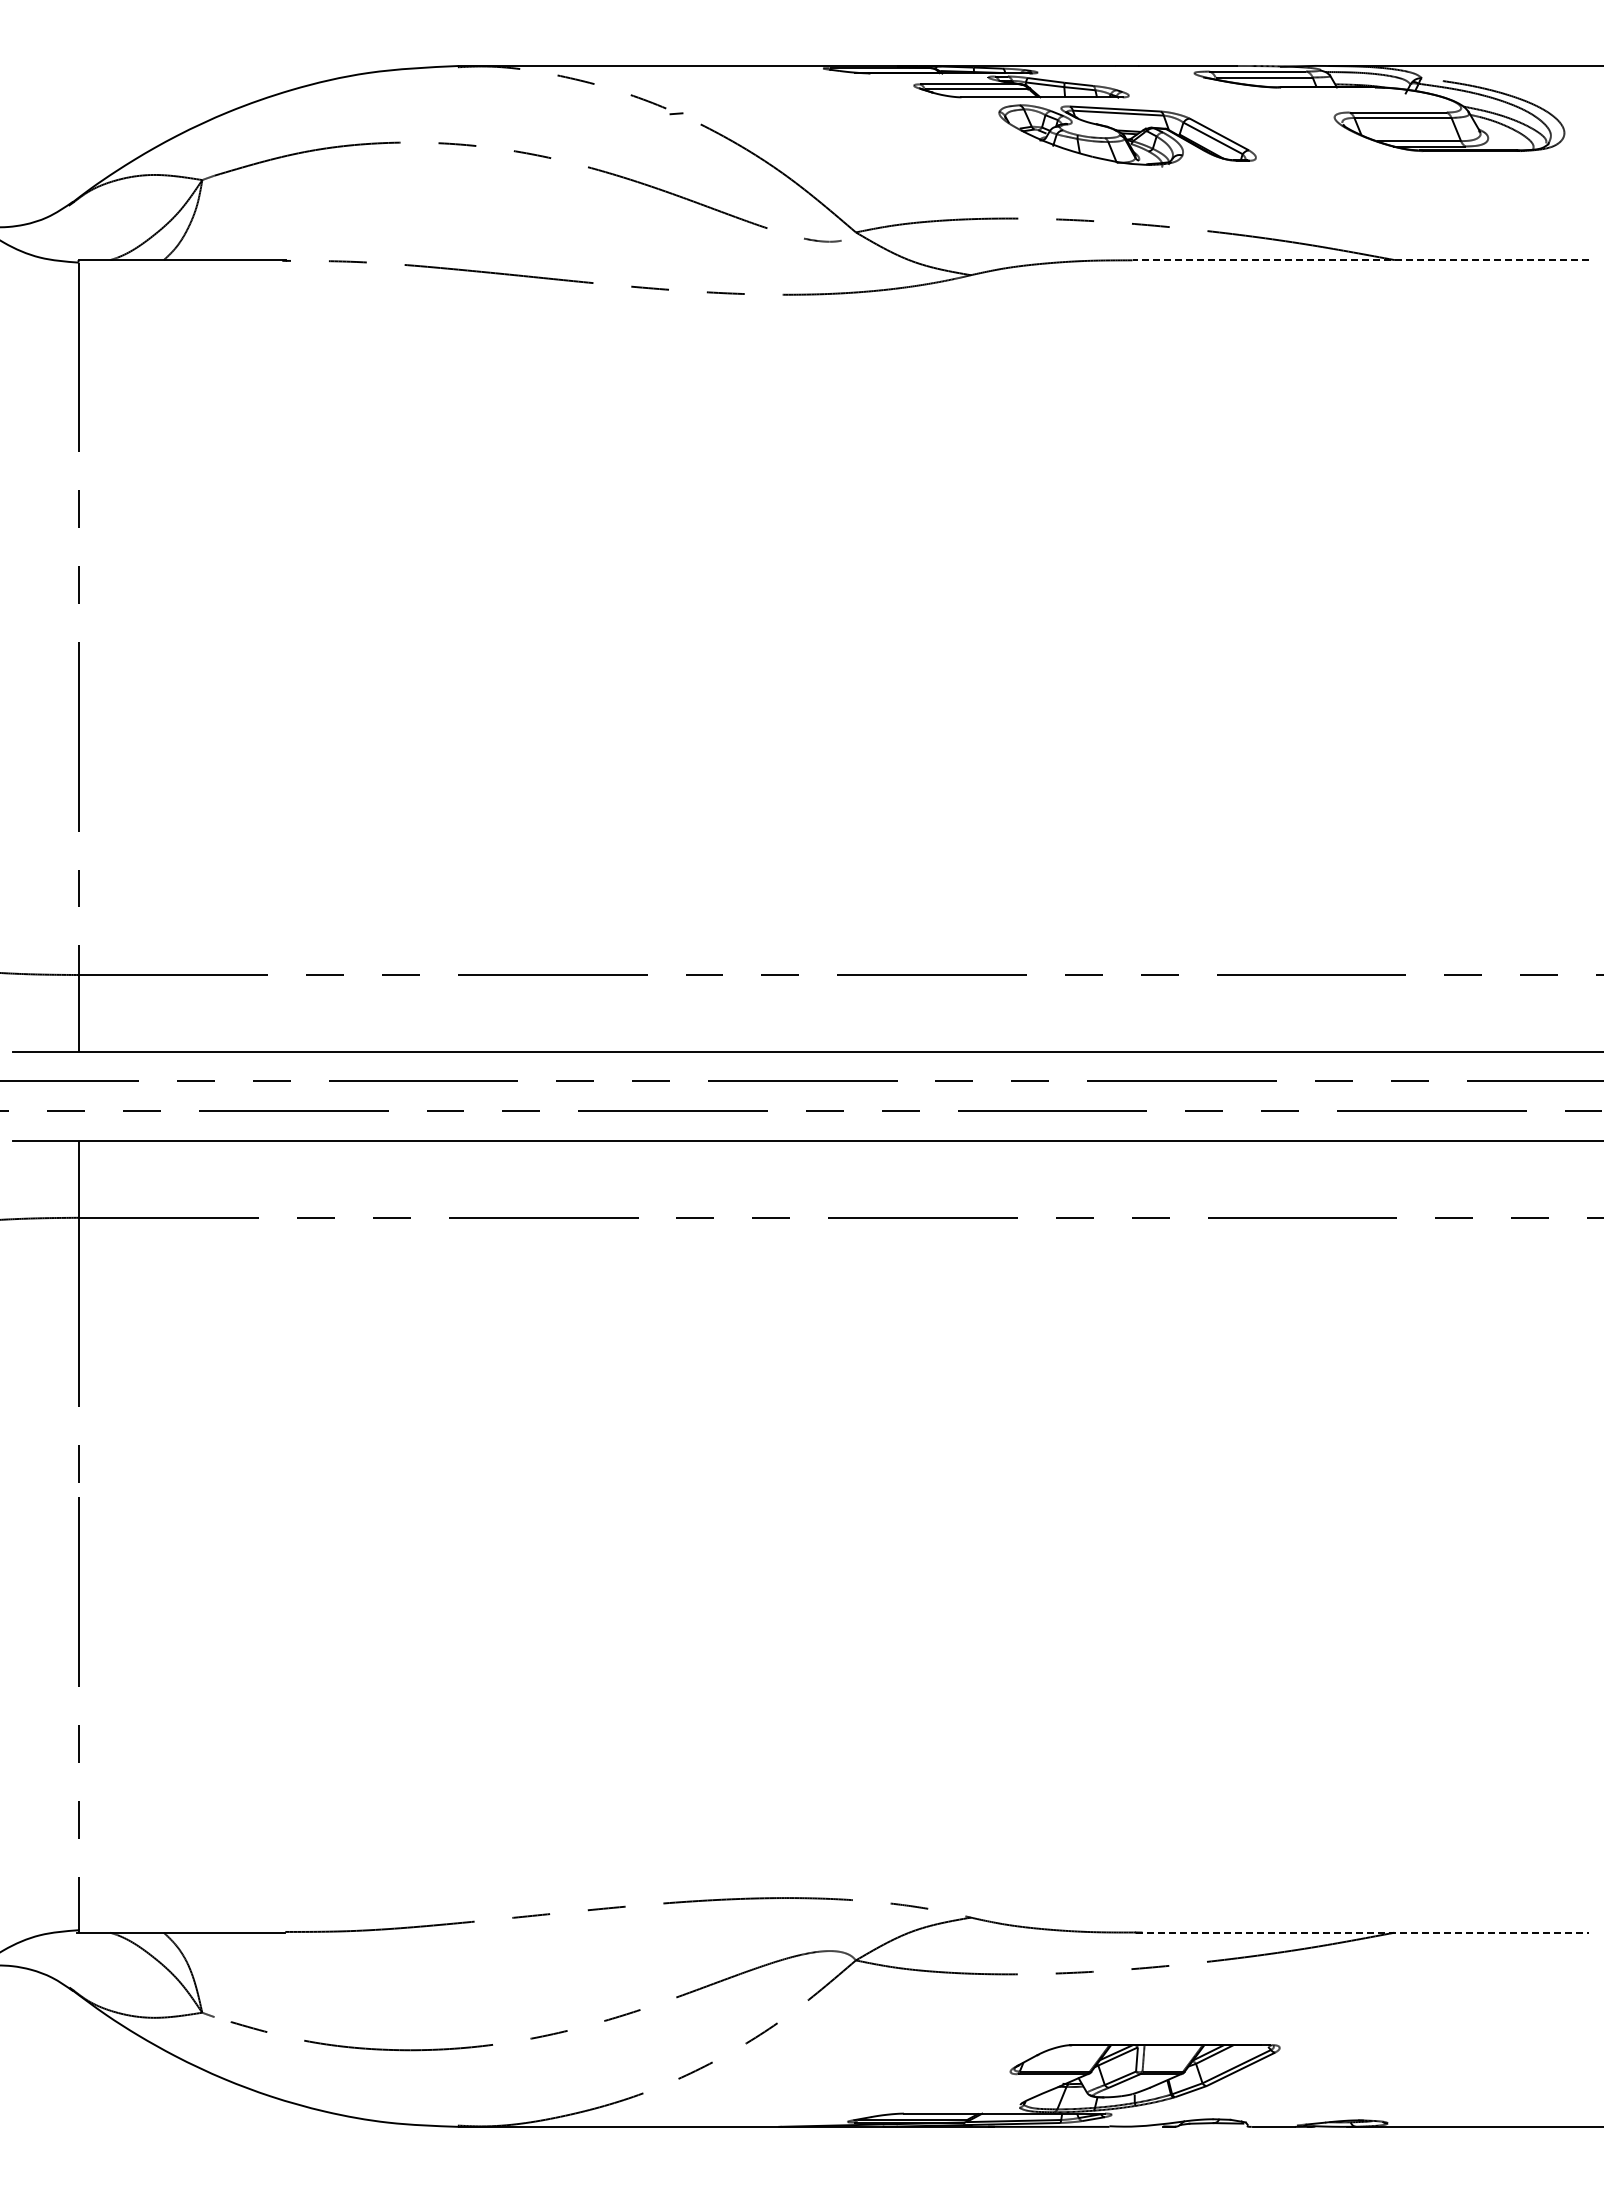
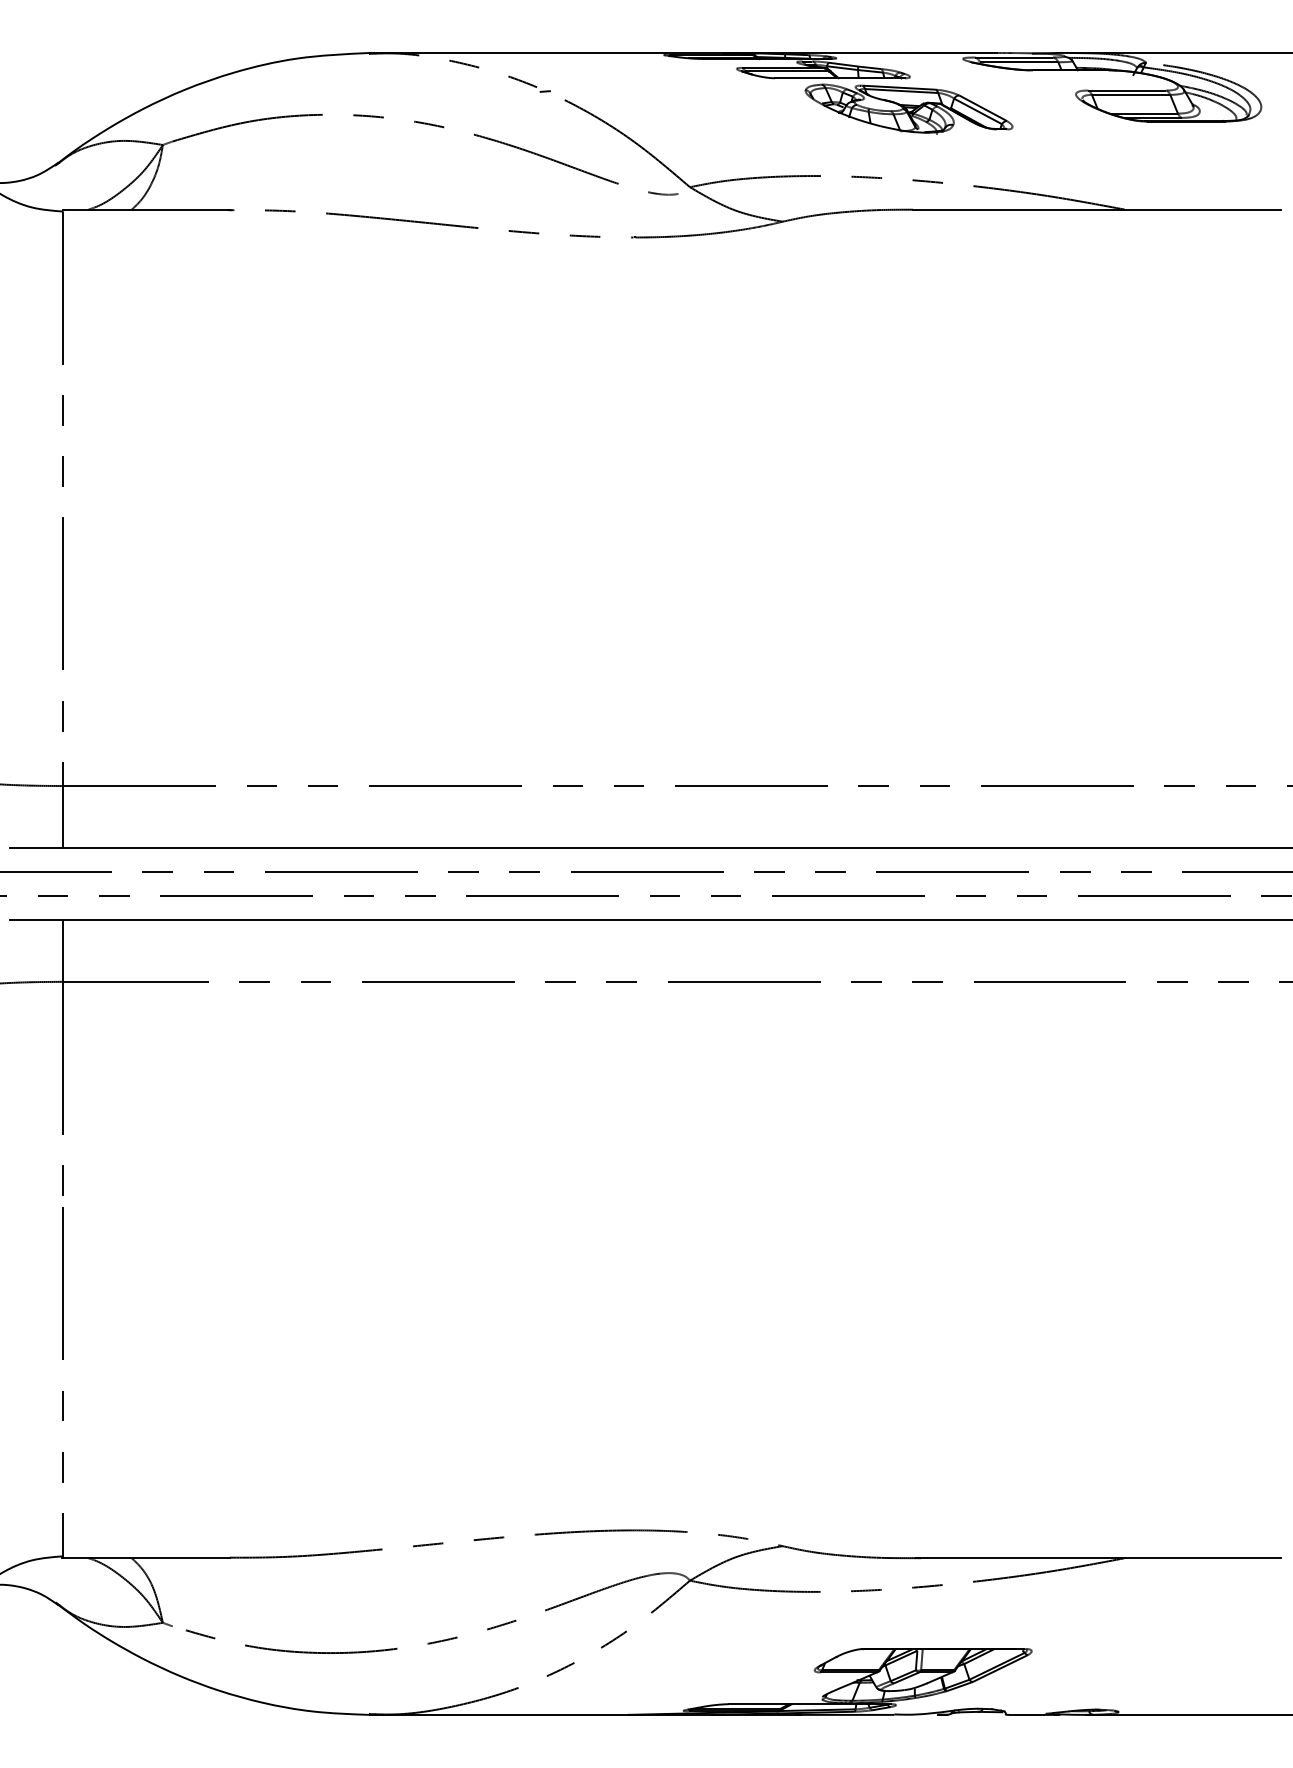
line: (1360, 260) -> (1096, 209), dashed -> solid
line: (1362, 1932) -> (1098, 1558), dashed -> solid

